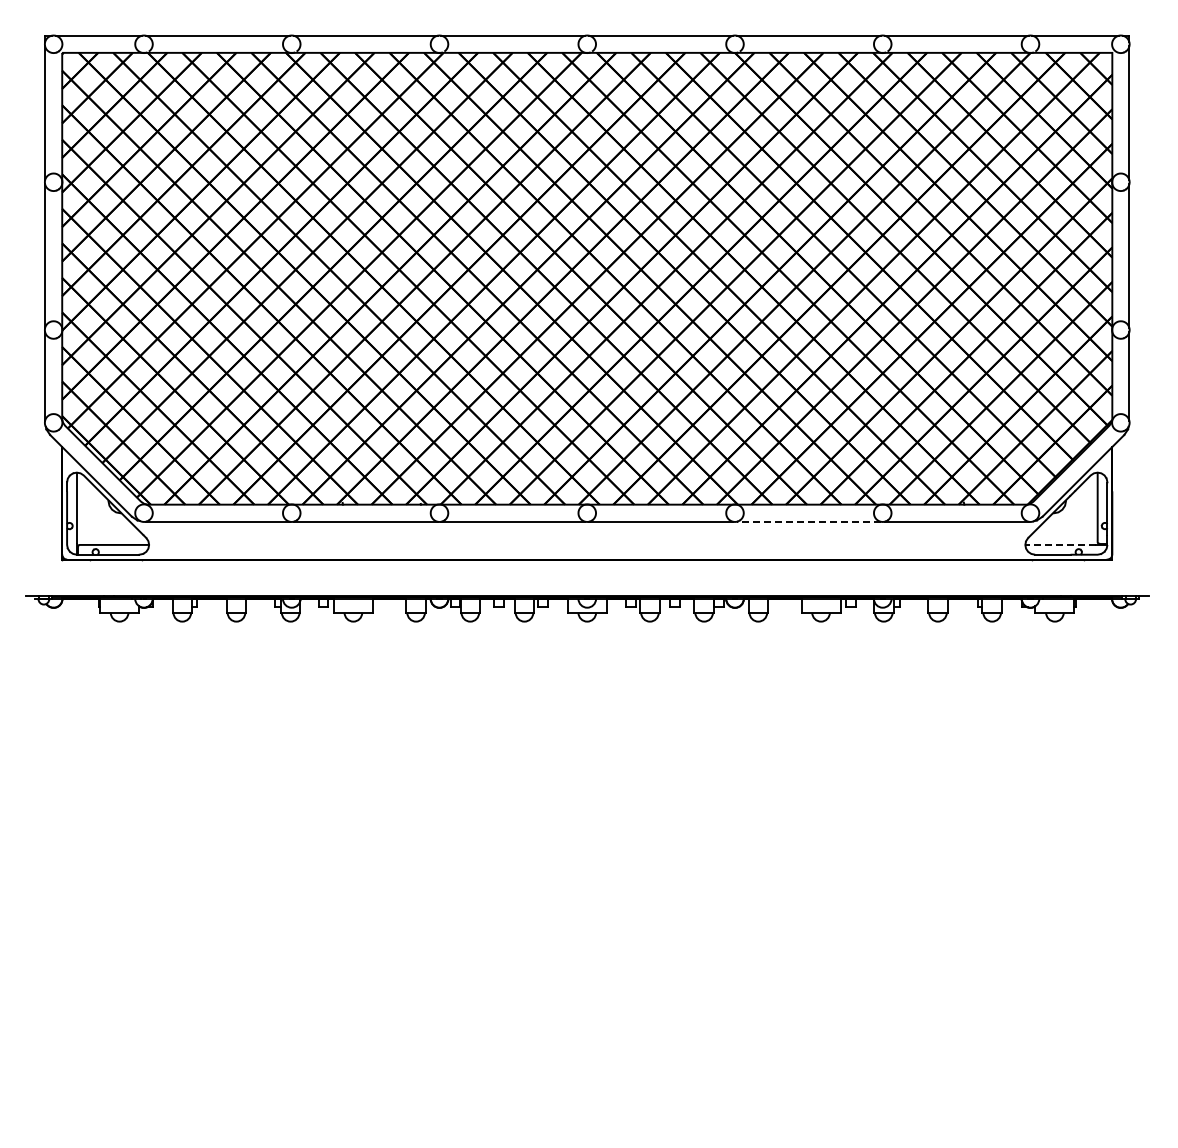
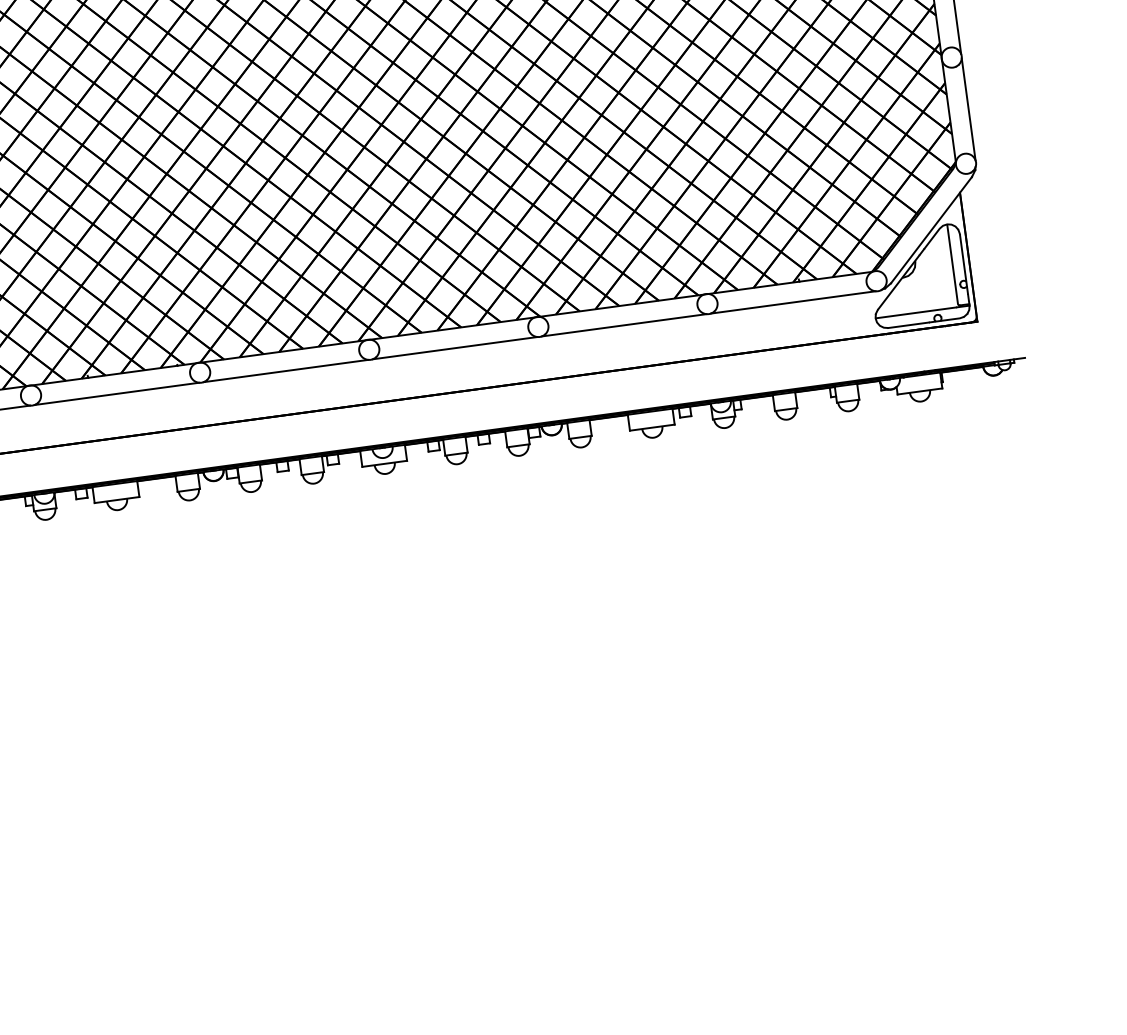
line: (808, 521) -> (623, 325), dashed -> solid
line: (1059, 544) -> (914, 312), dashed -> solid

